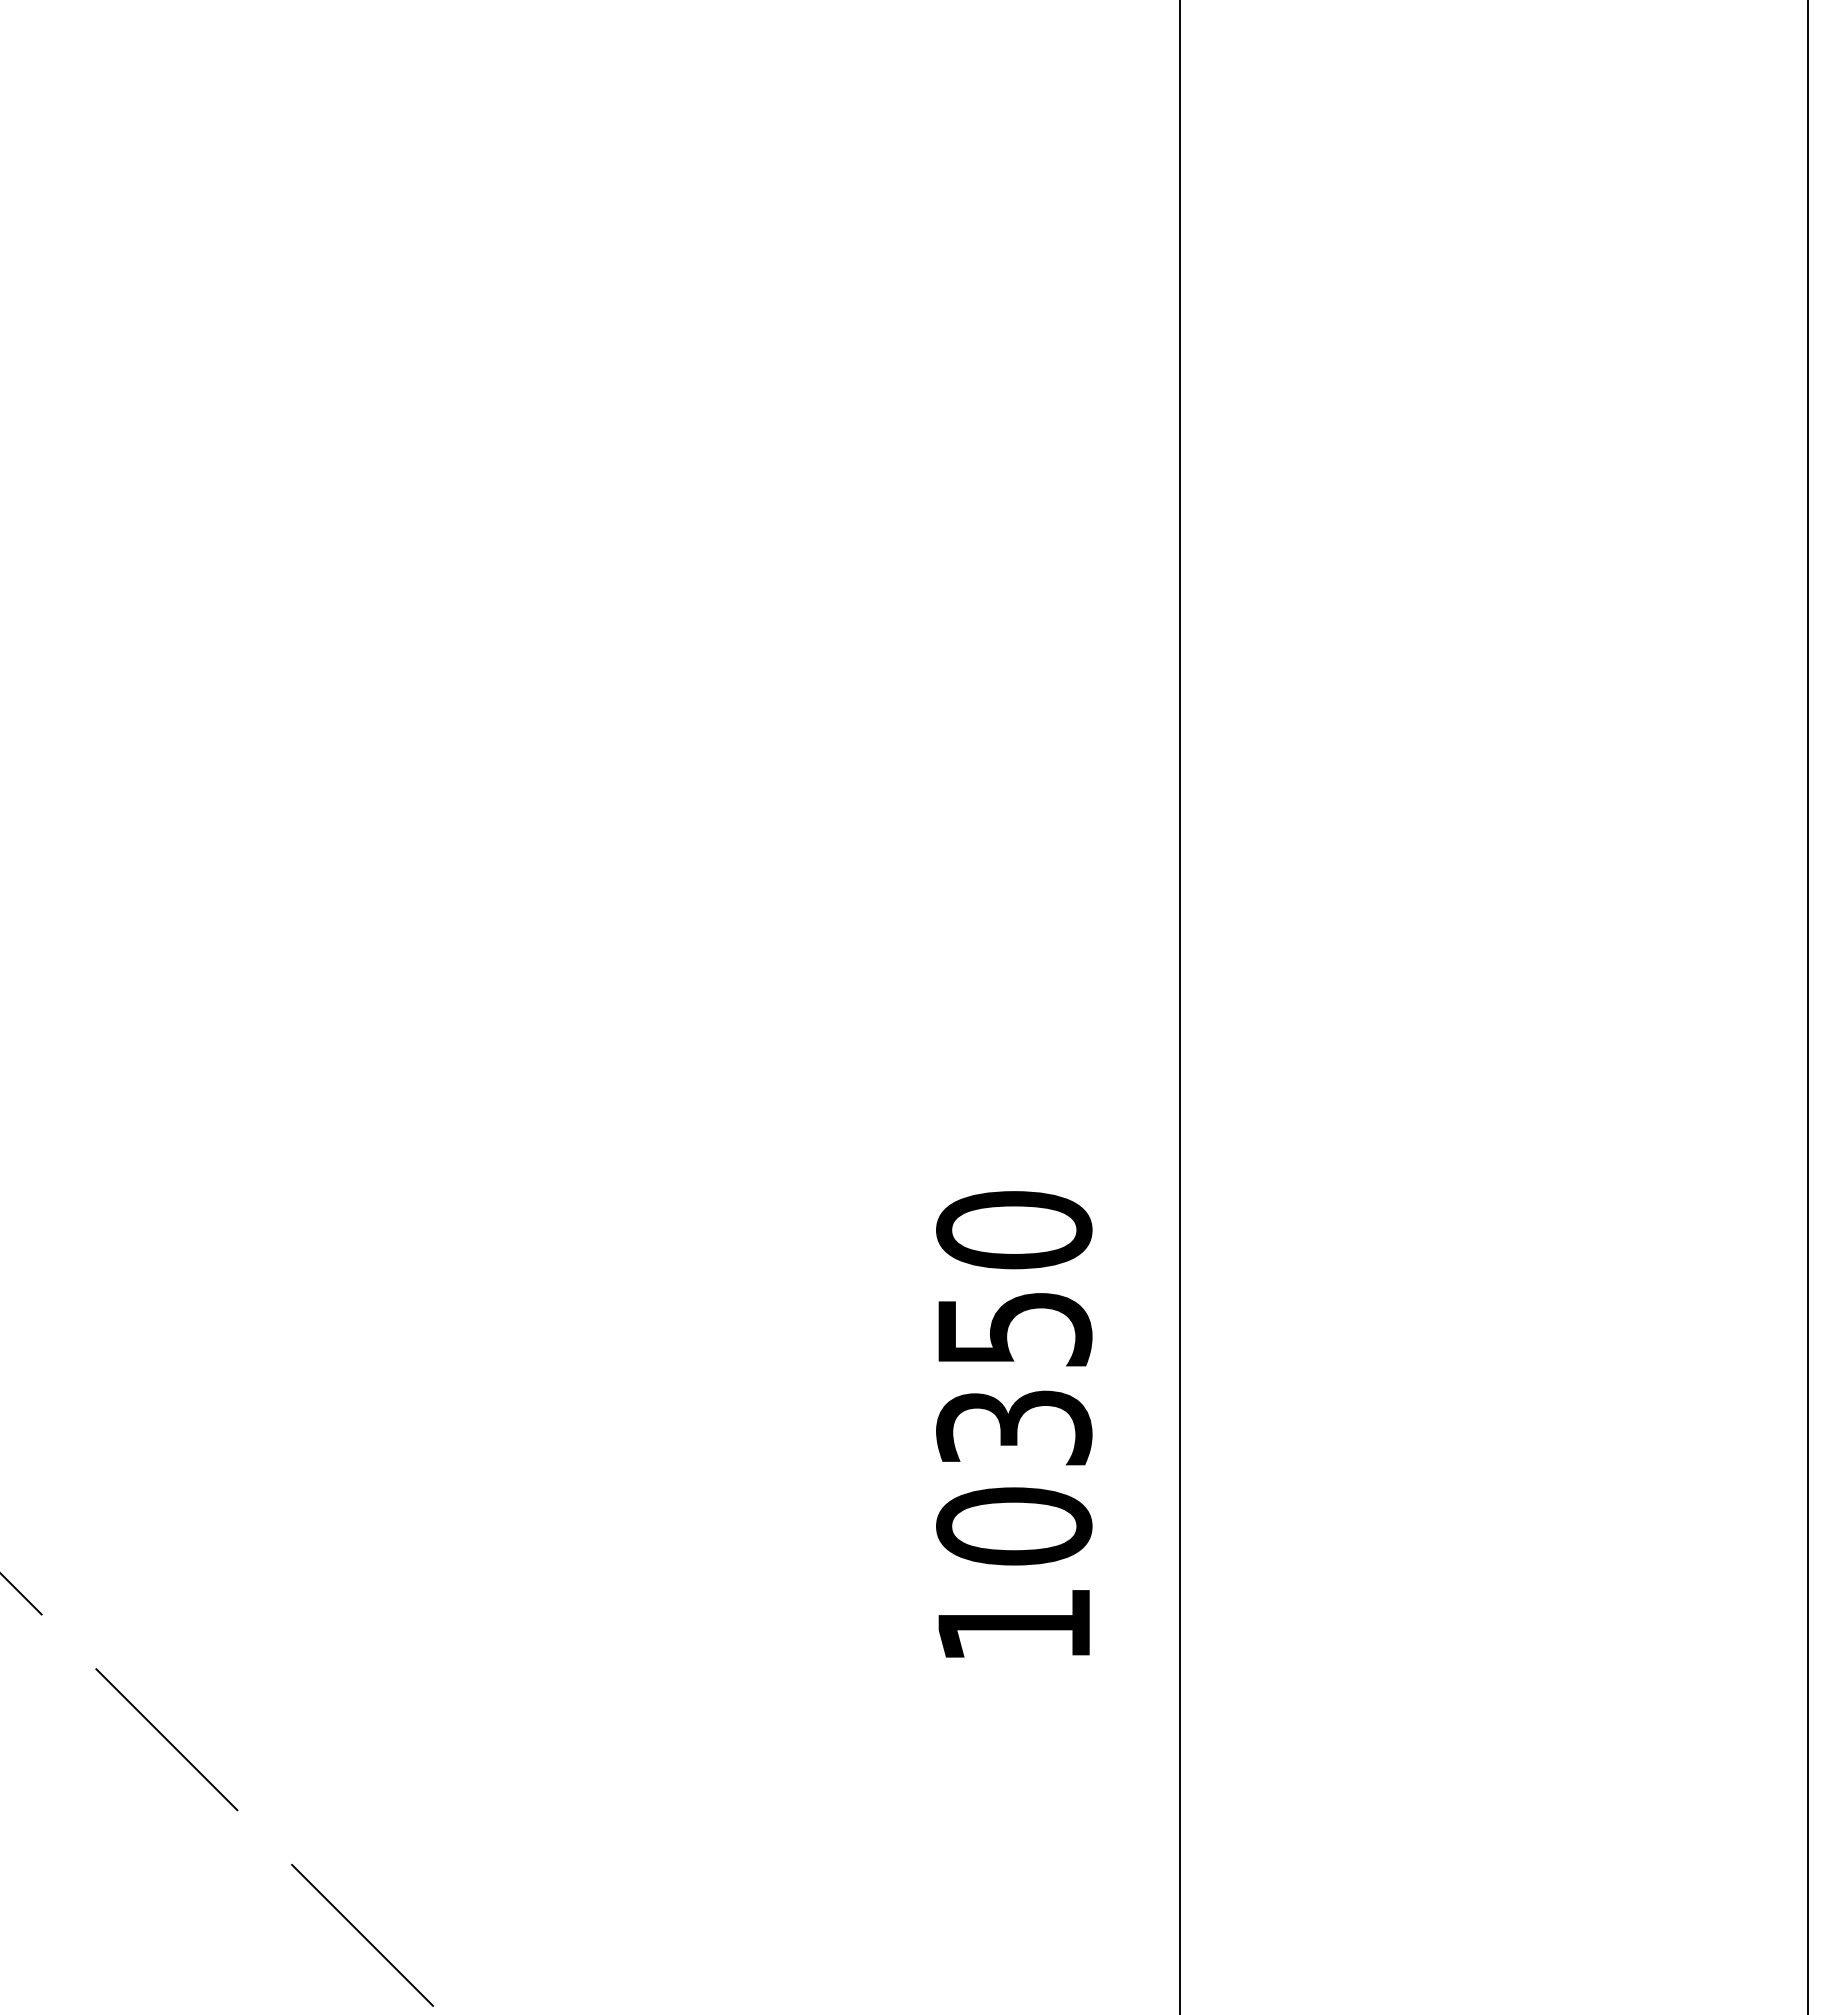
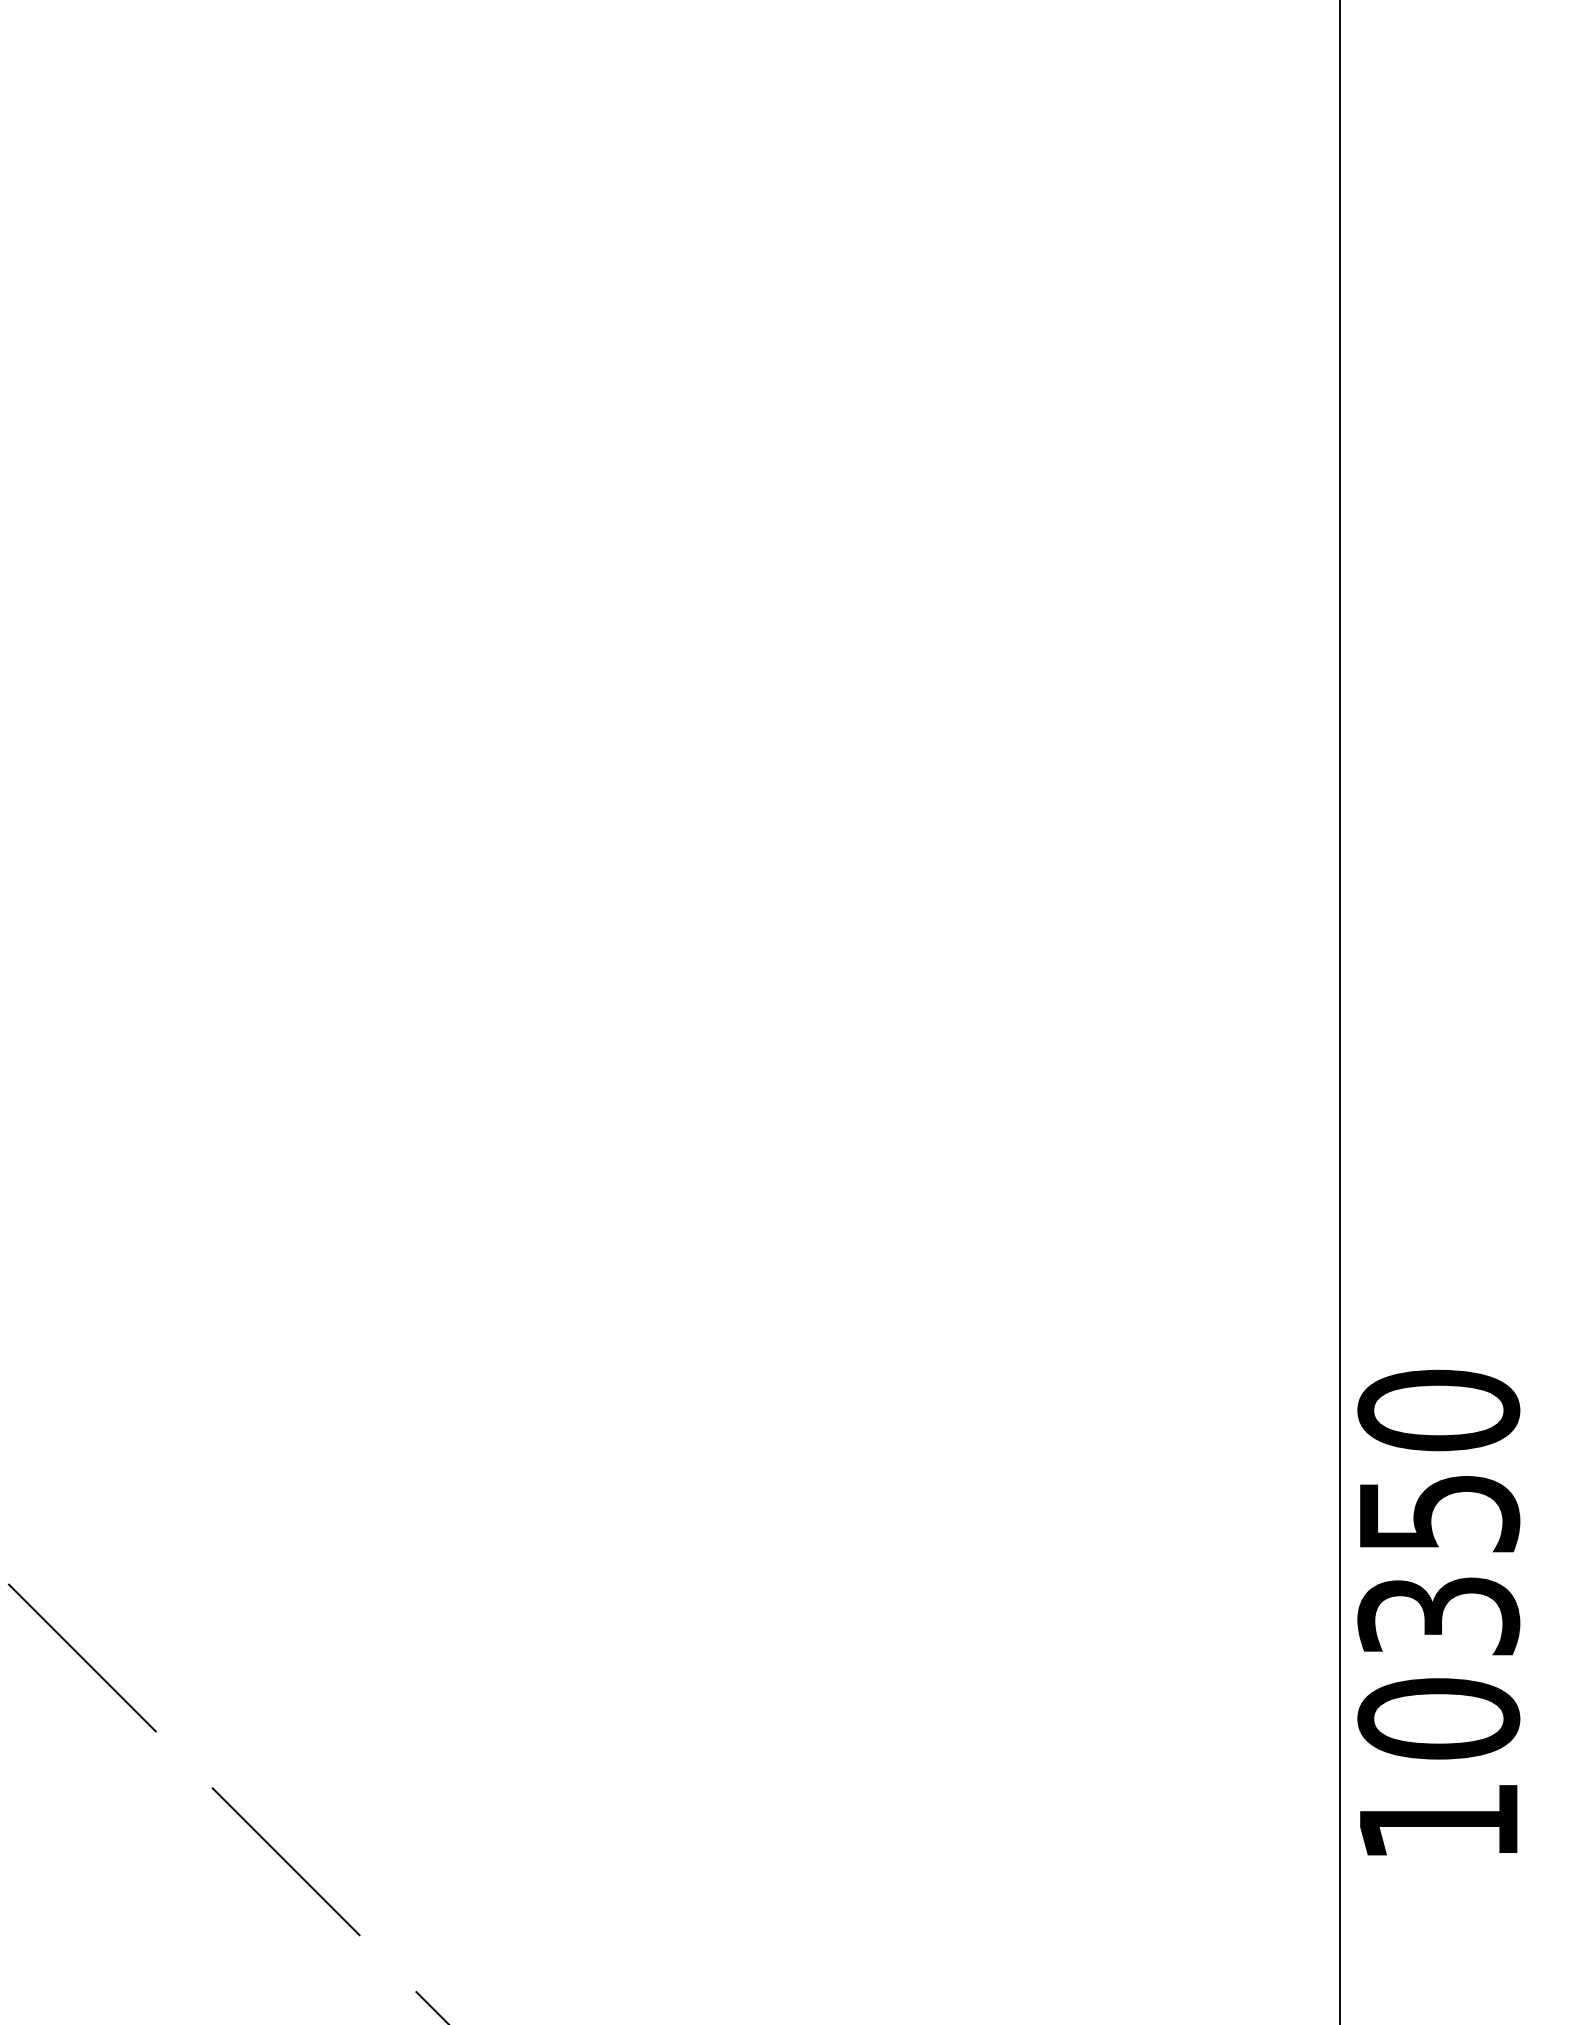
text: (1014, 1424) -> (1439, 1612), moved

